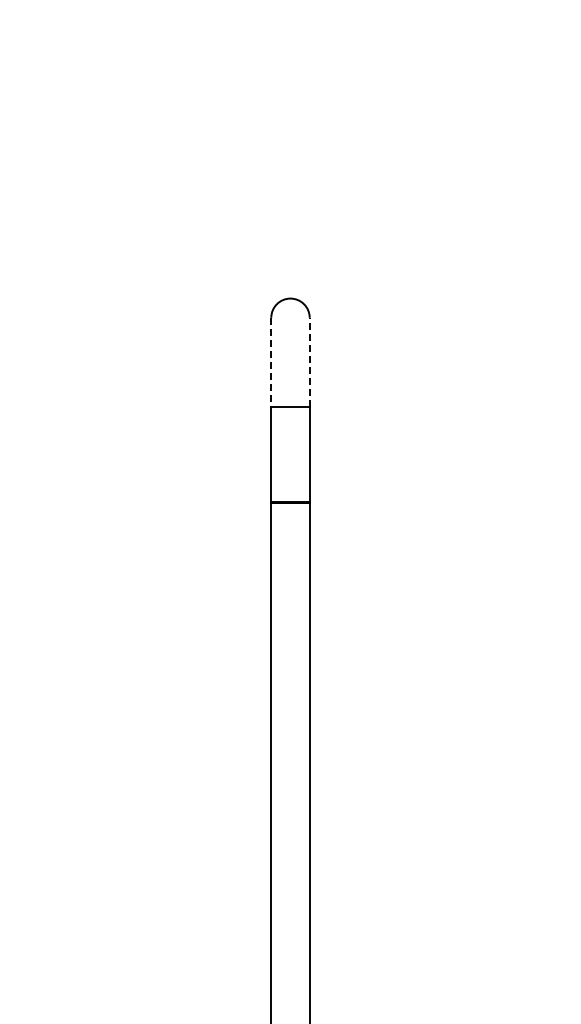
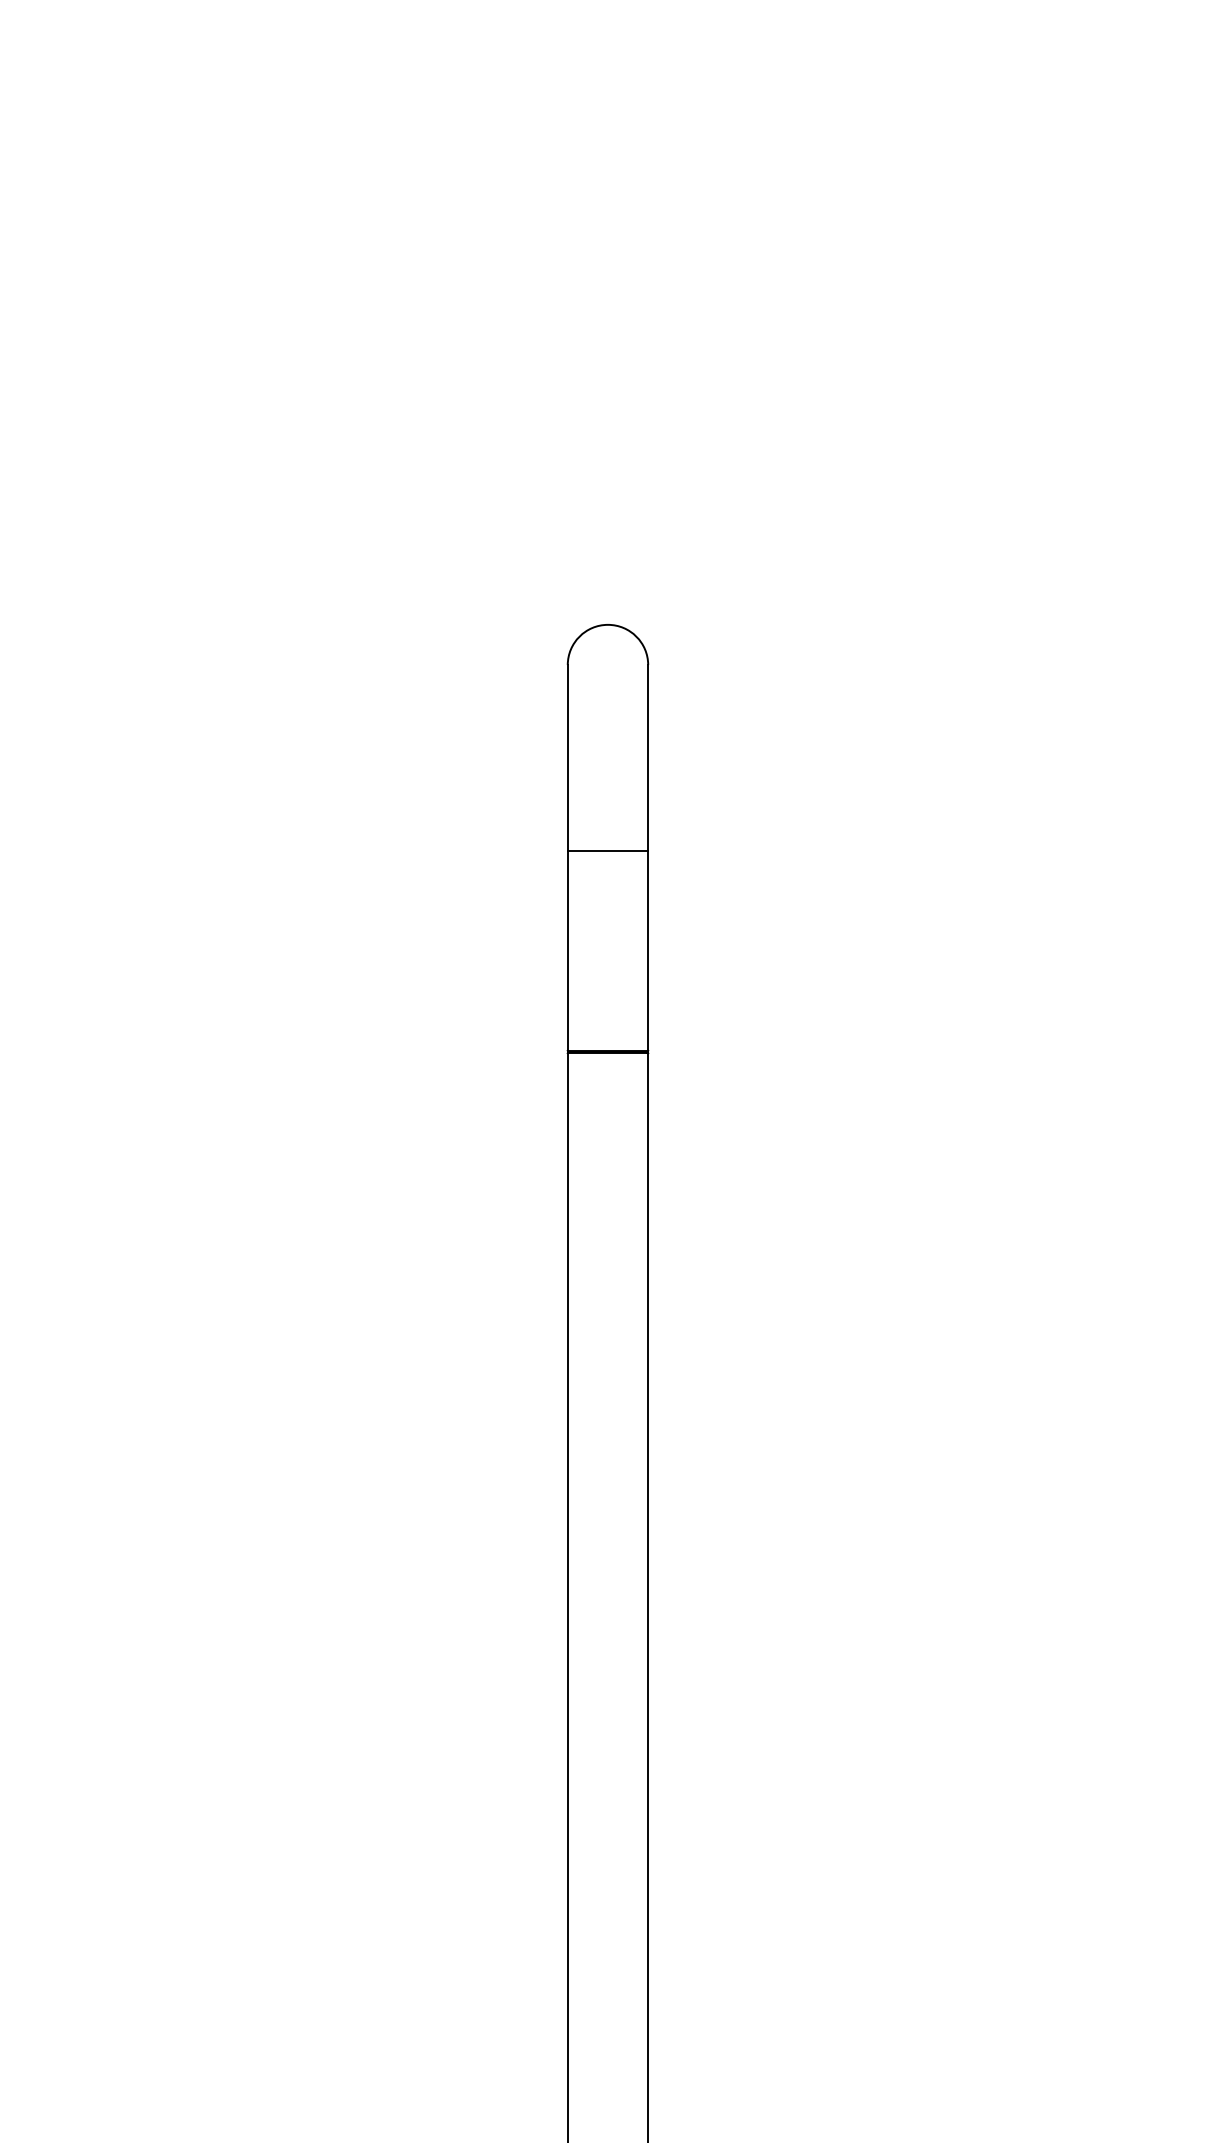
line: (309, 361) -> (647, 756), dashed -> solid
line: (271, 362) -> (568, 758), dashed -> solid

